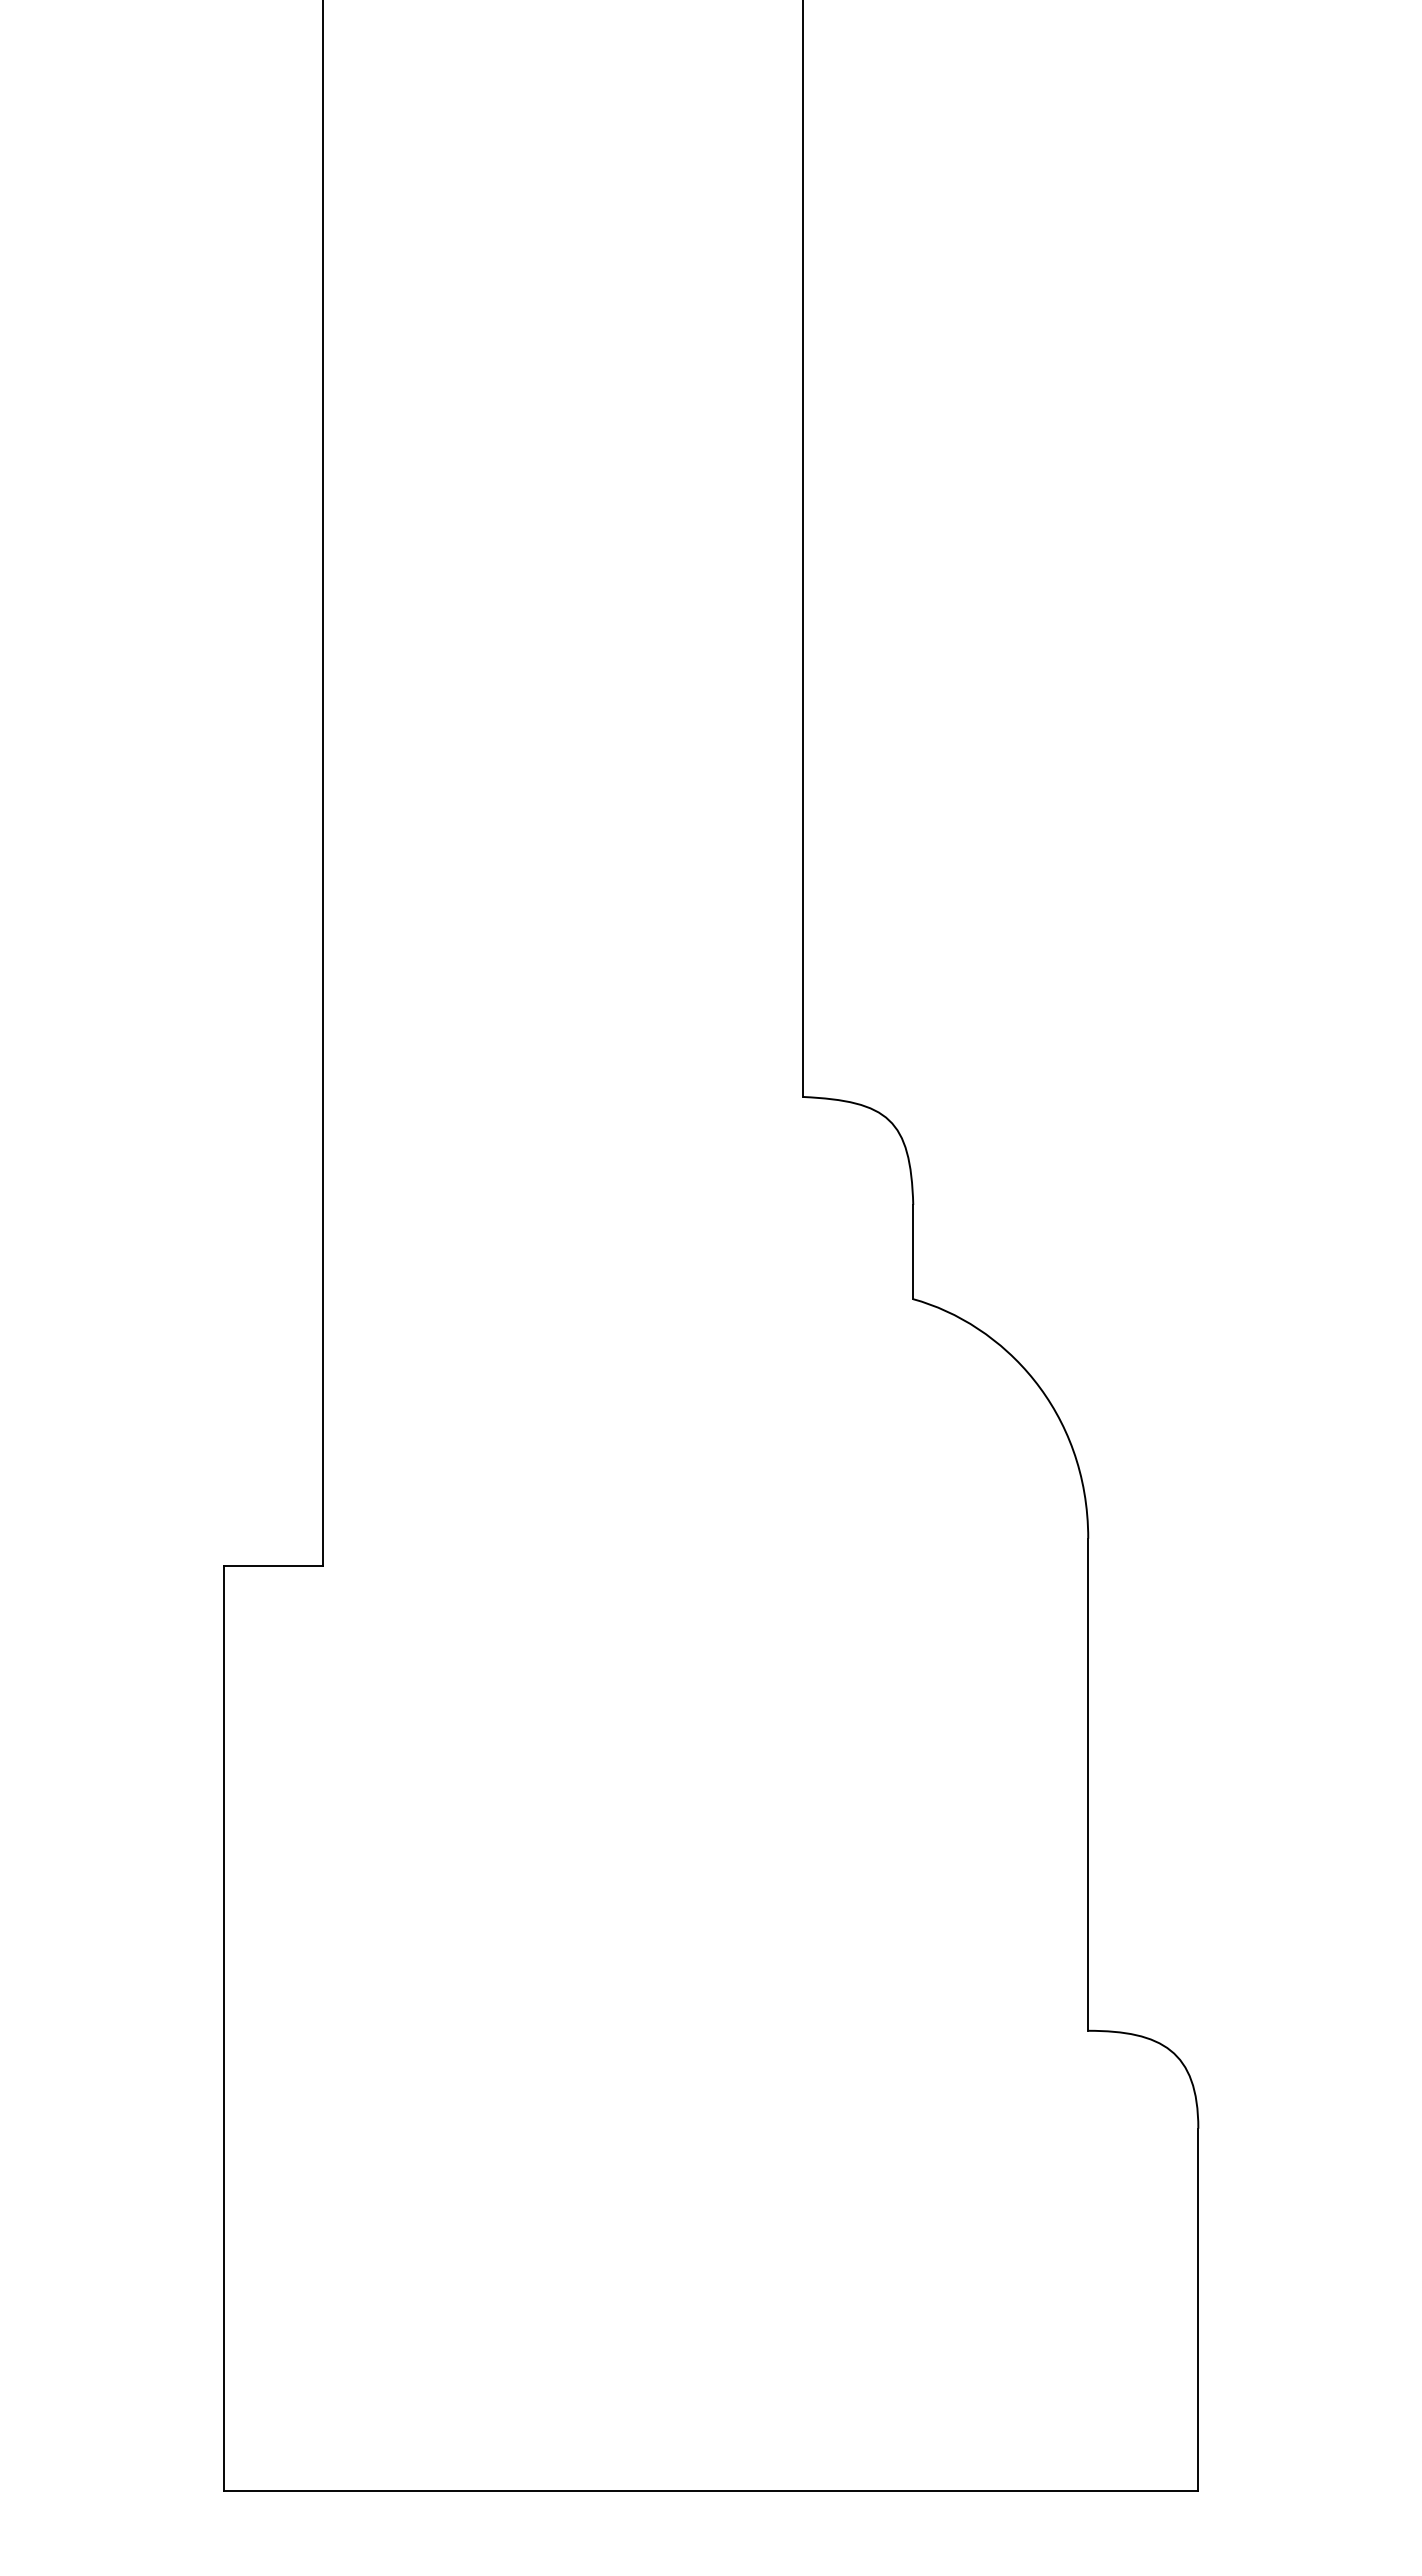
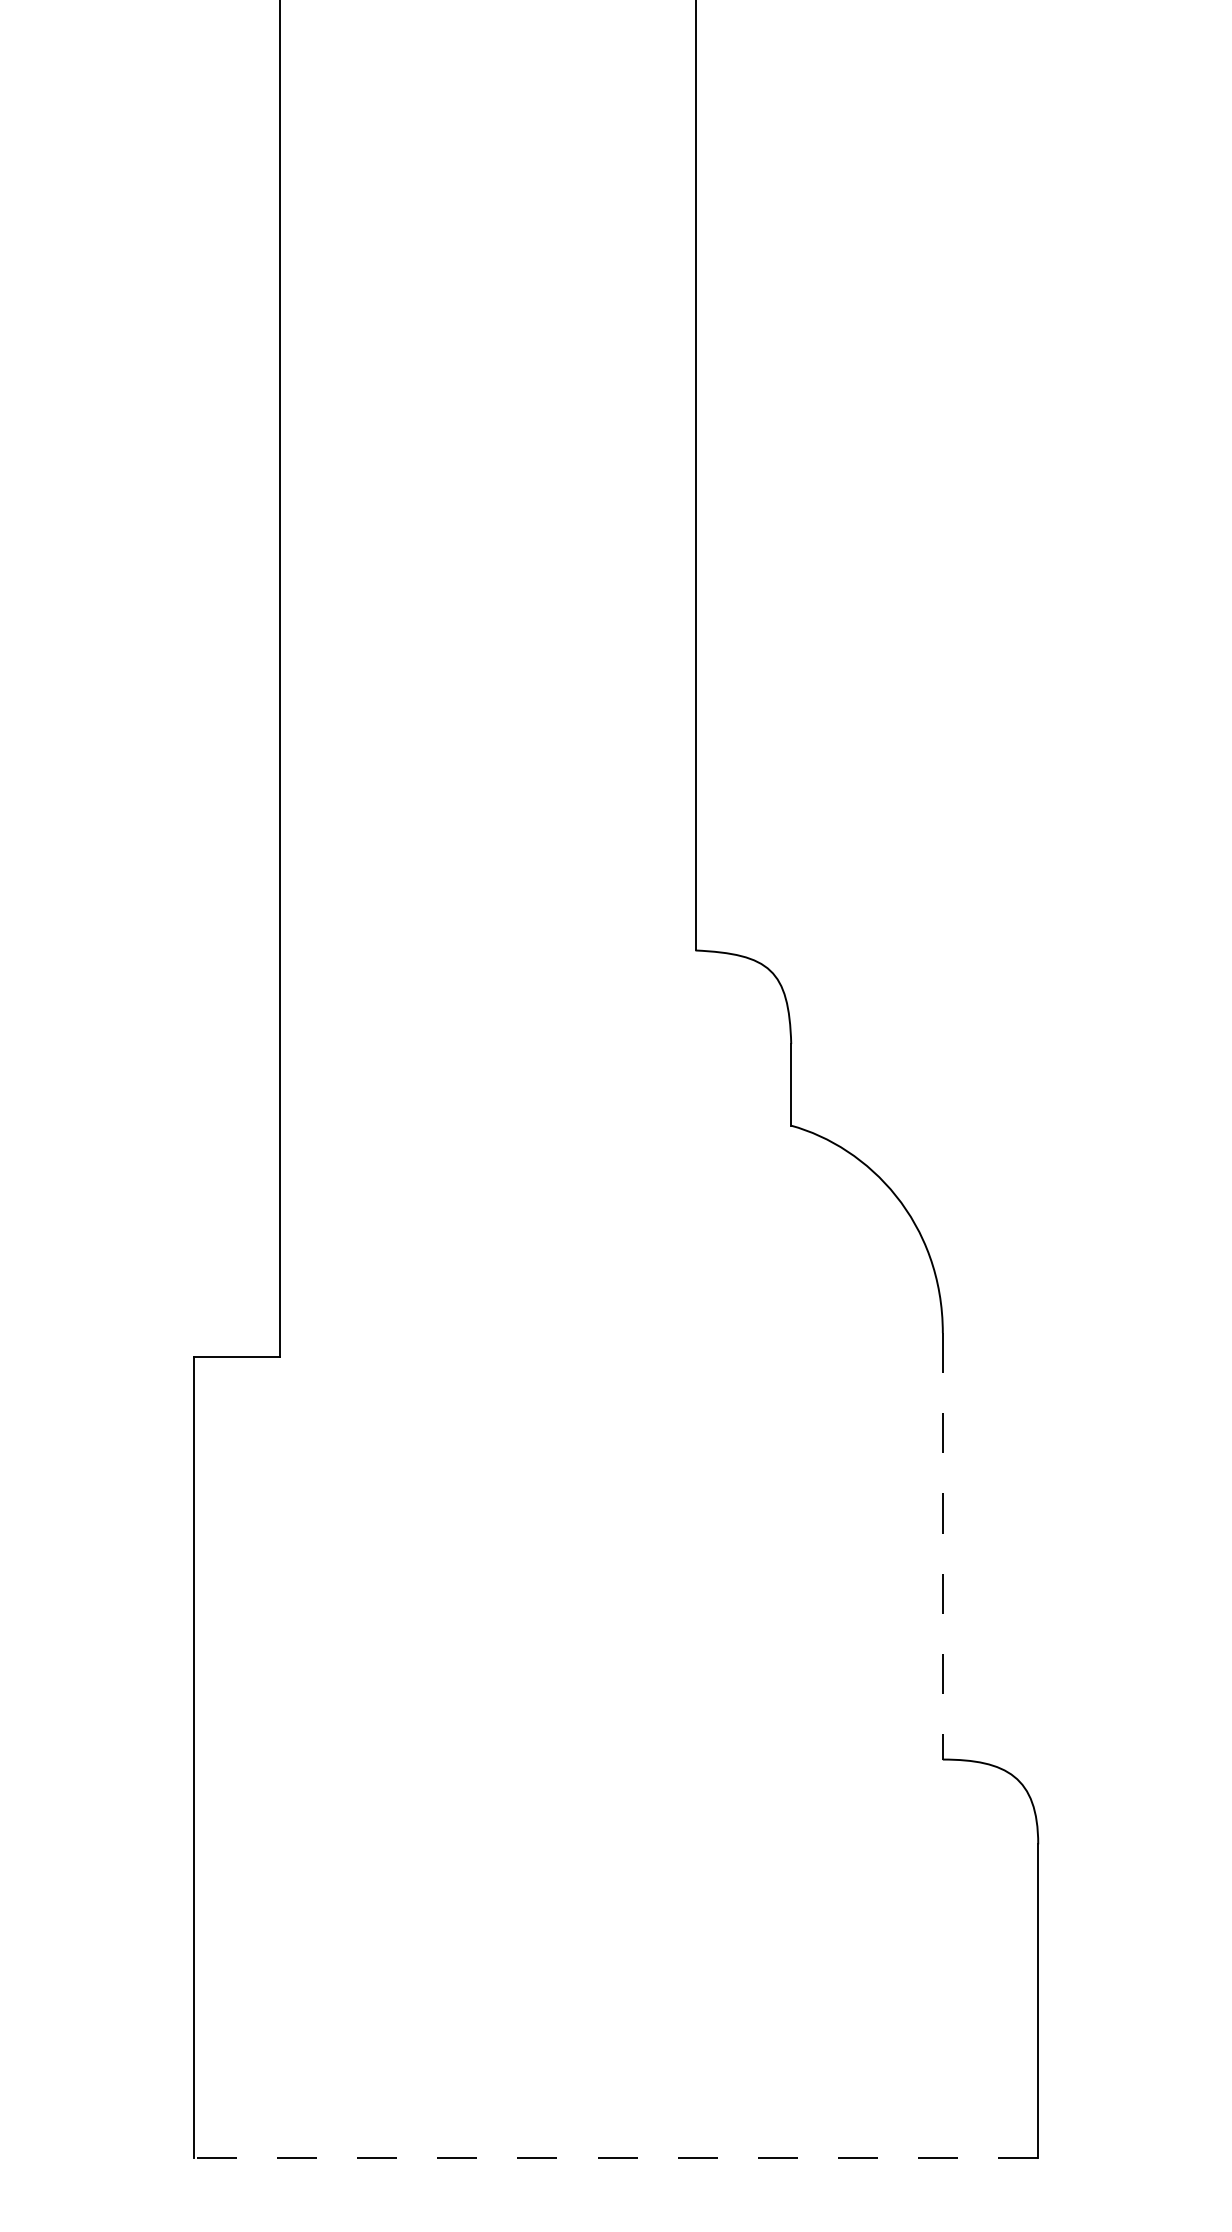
line: (1088, 1785) -> (943, 1547), solid -> dashed
line: (710, 2490) -> (615, 2157), solid -> dashed

